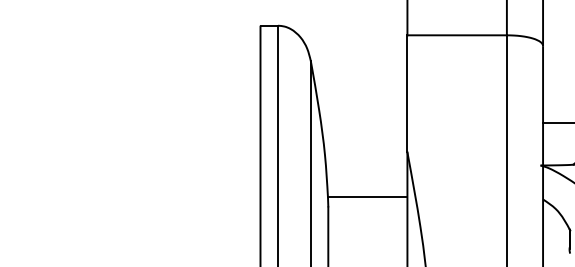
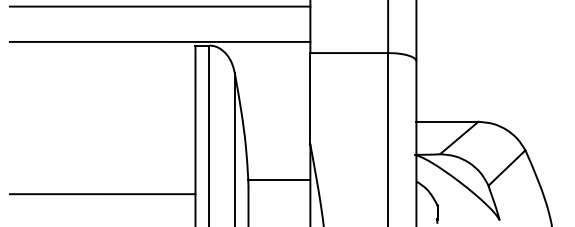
line: (214, 20) -> (159, 41), added
line: (141, 216) -> (102, 194), added

